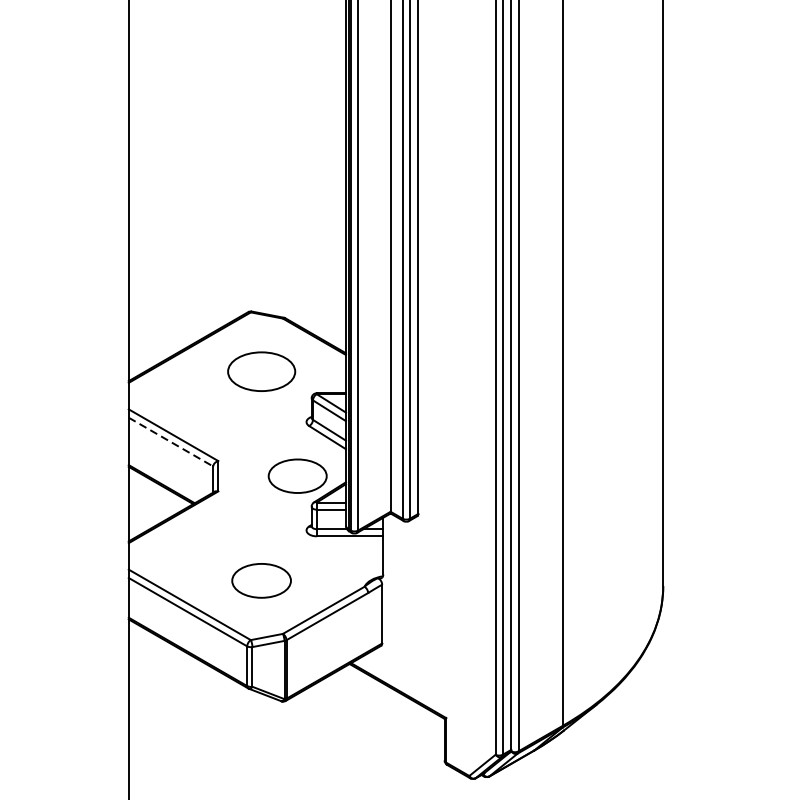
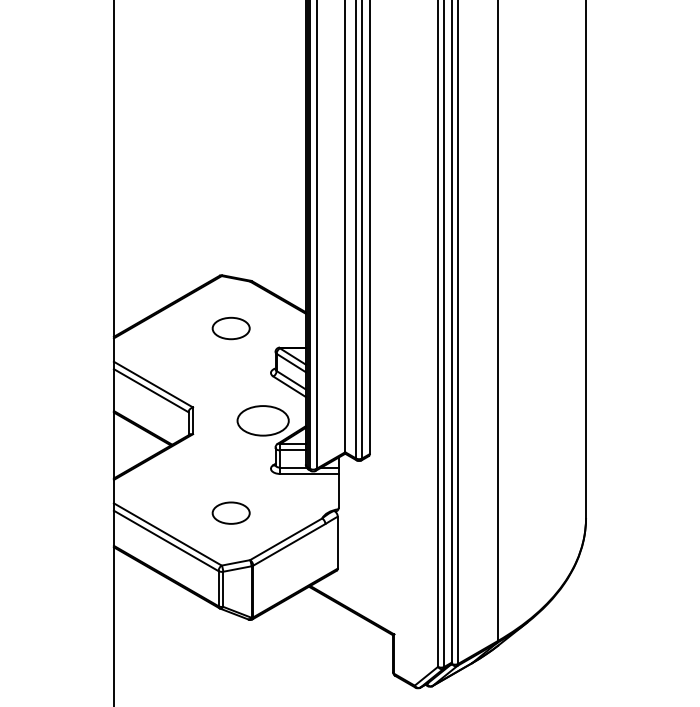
part: (260, 371) -> (230, 328), size x0.62
line: (171, 441) -> (151, 390), dashed -> solid
part: (260, 579) -> (230, 512), size x0.71

